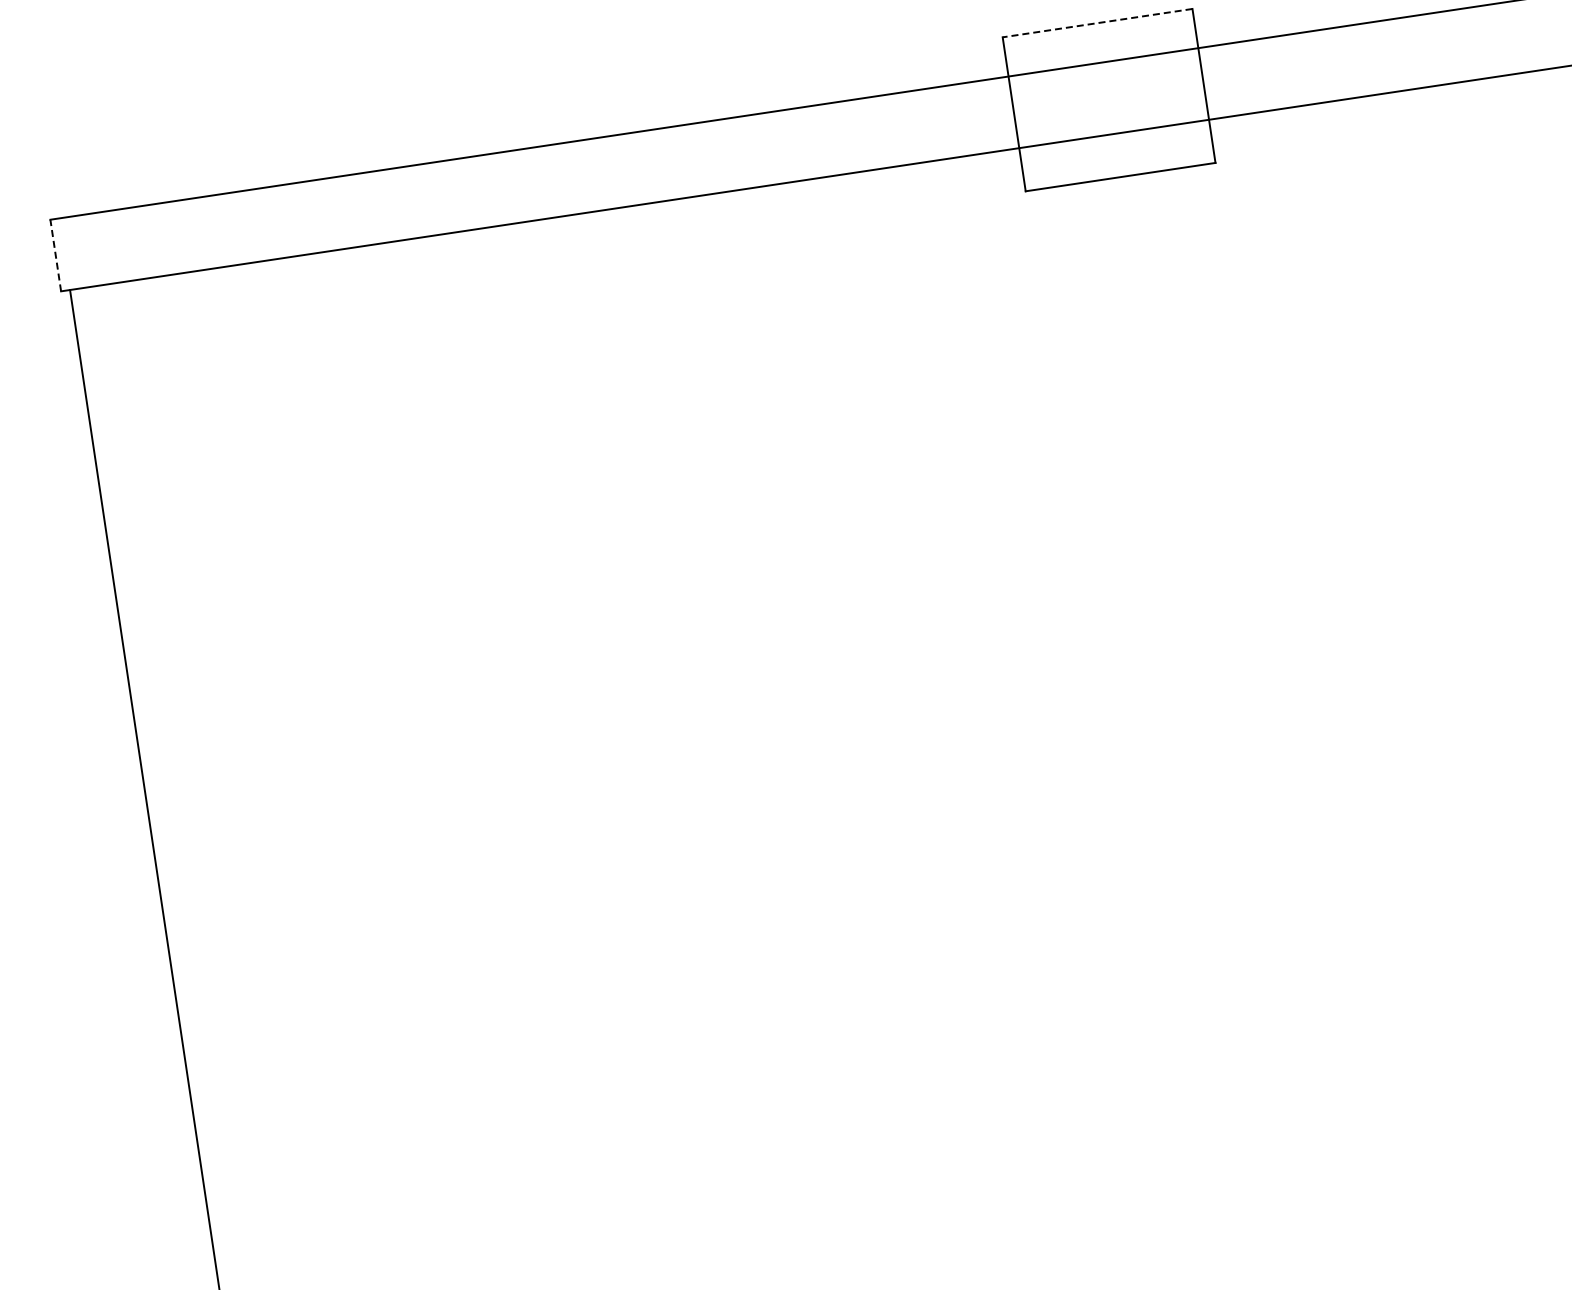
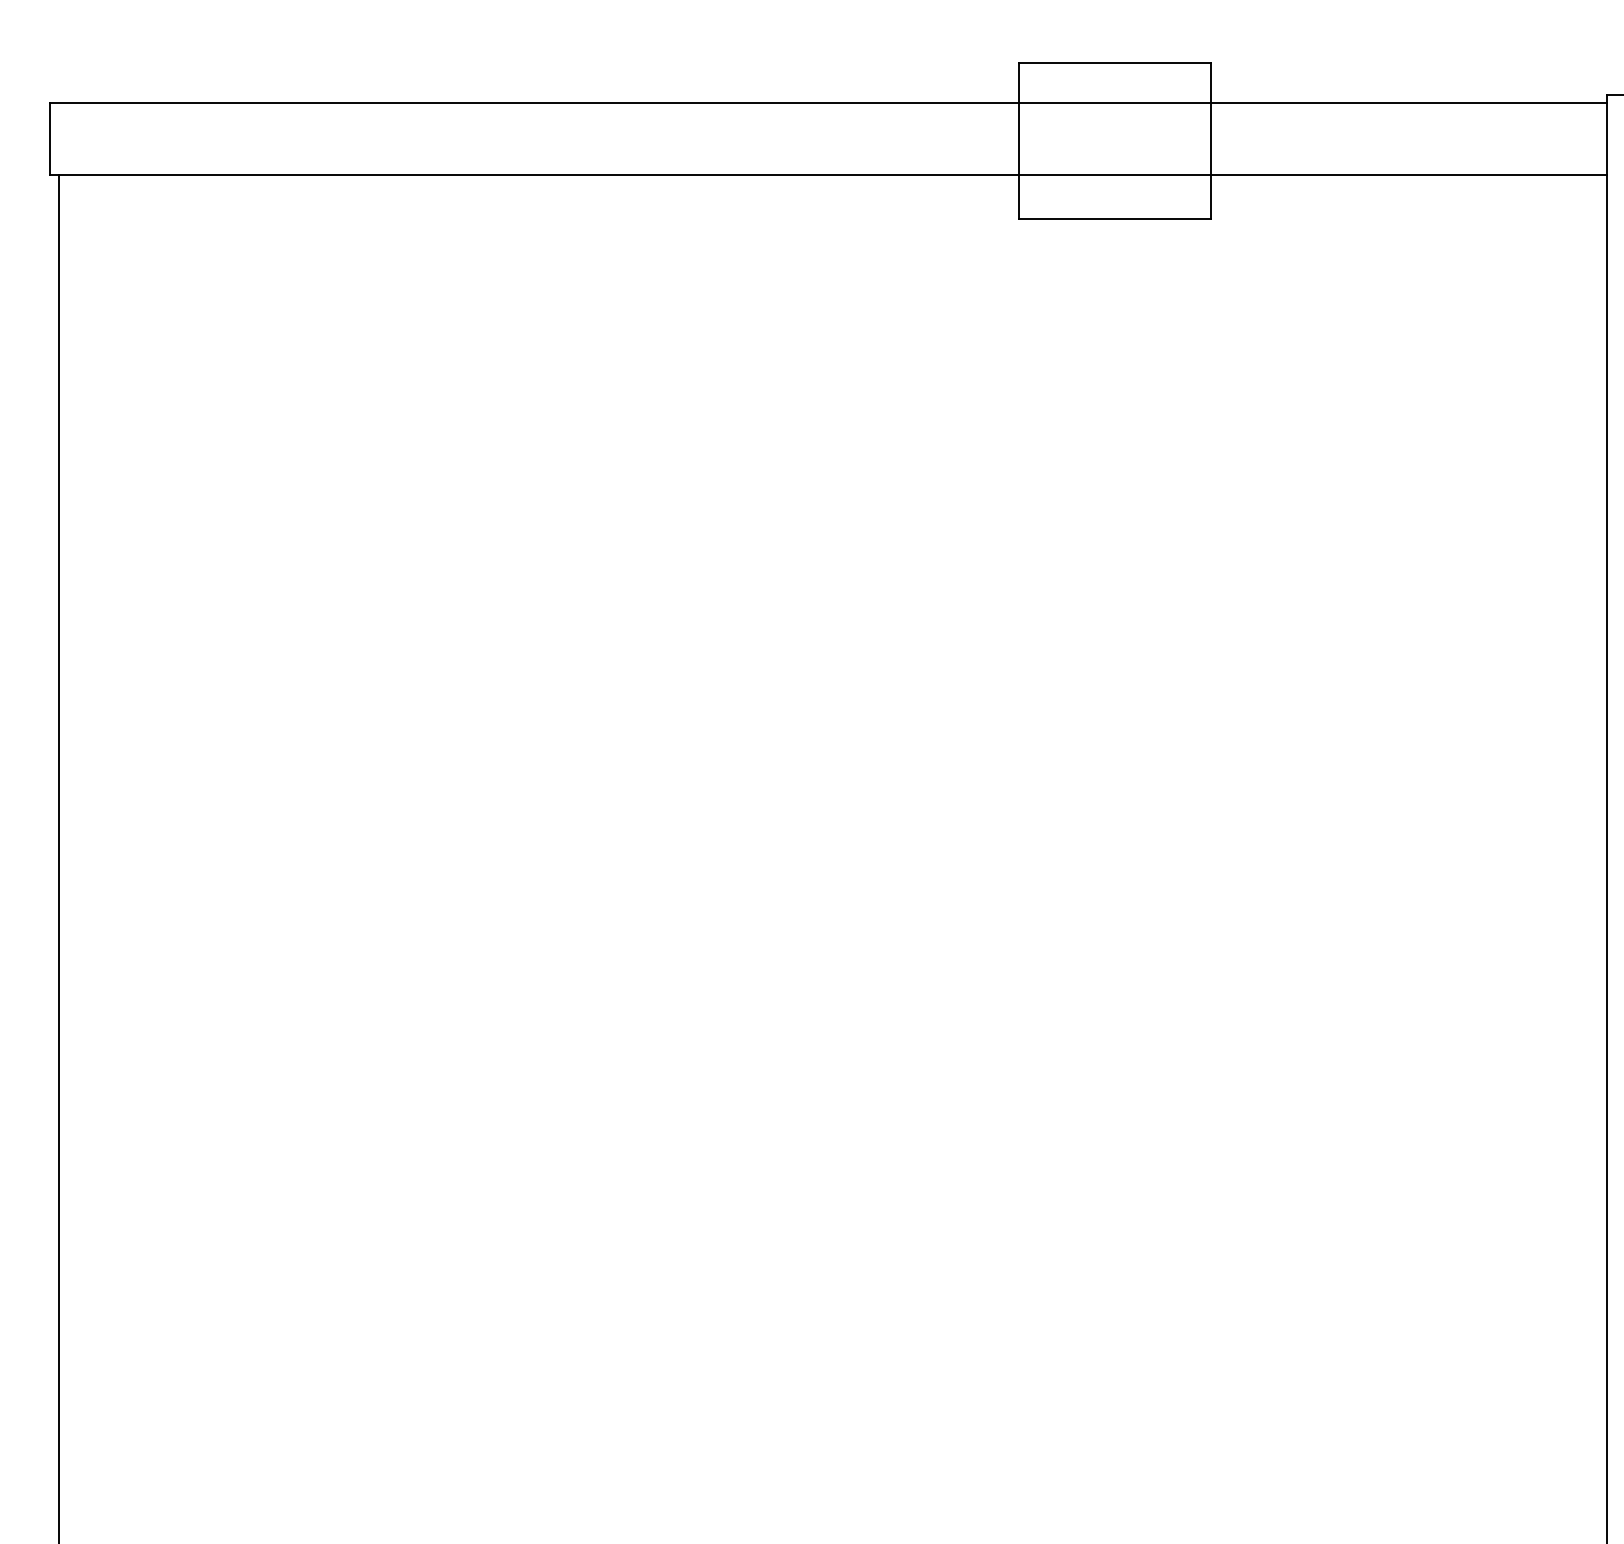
line: (1098, 23) -> (1115, 63), dashed -> solid
line: (55, 255) -> (50, 138), dashed -> solid

